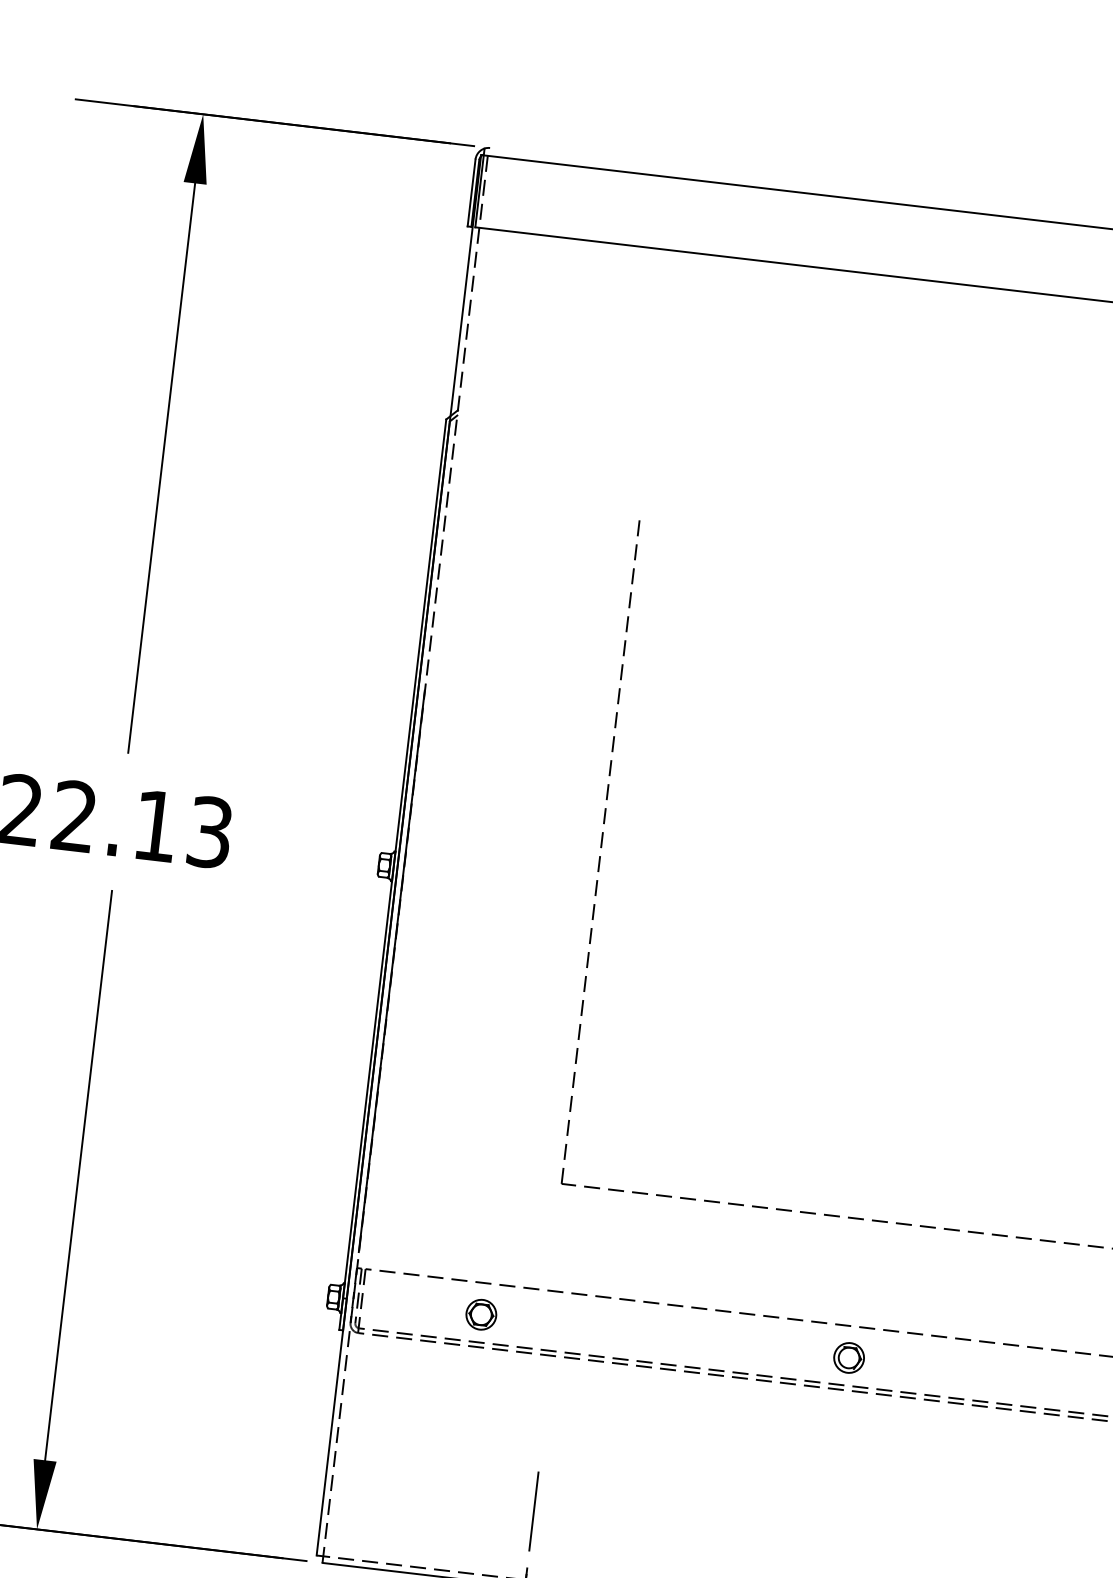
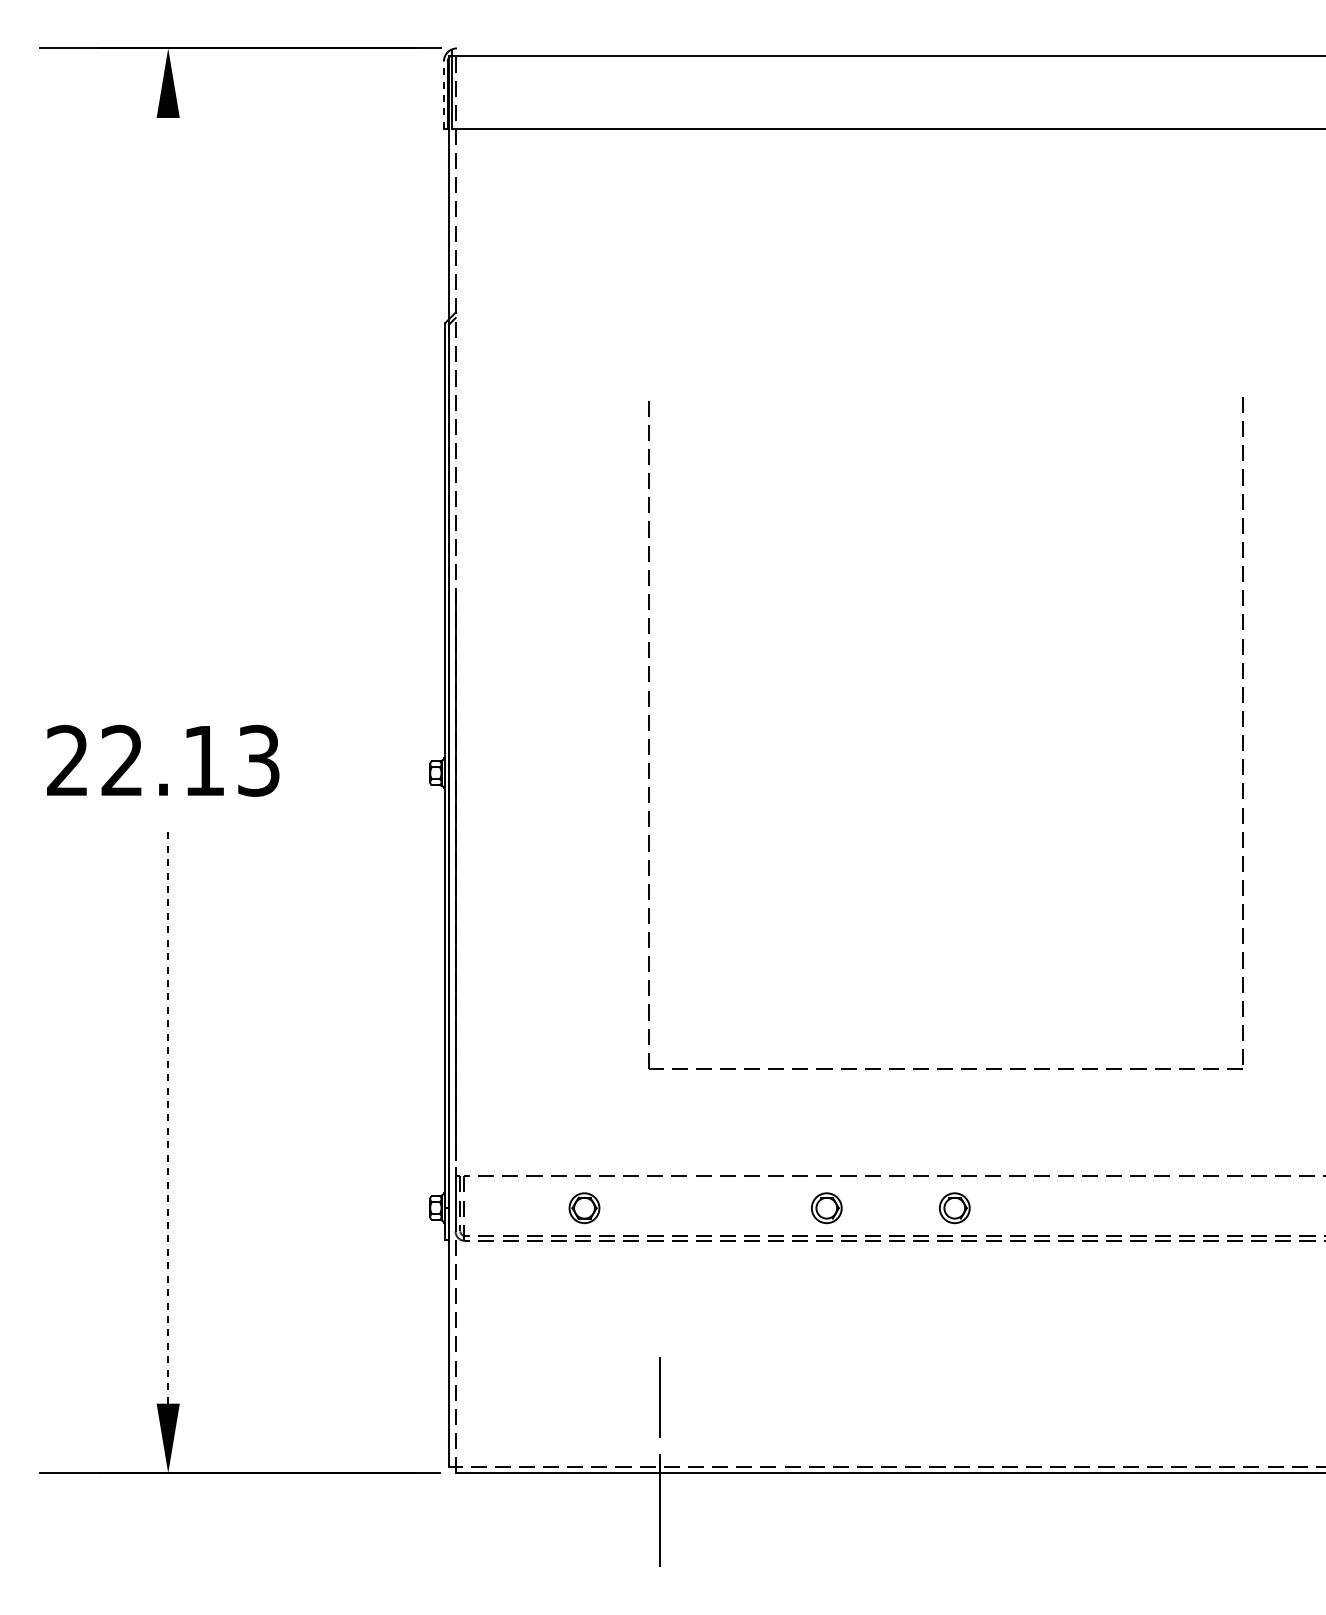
line: (471, 193) -> (443, 95), solid -> dashed
line: (161, 467) -> (168, 404), removed
line: (78, 1176) -> (168, 1117), solid -> dashed
part: (721, 1343) -> (826, 1208), added

